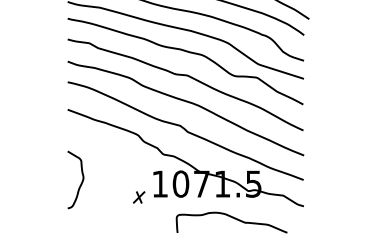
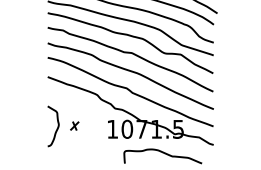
part: (138, 197) -> (74, 126), moved

